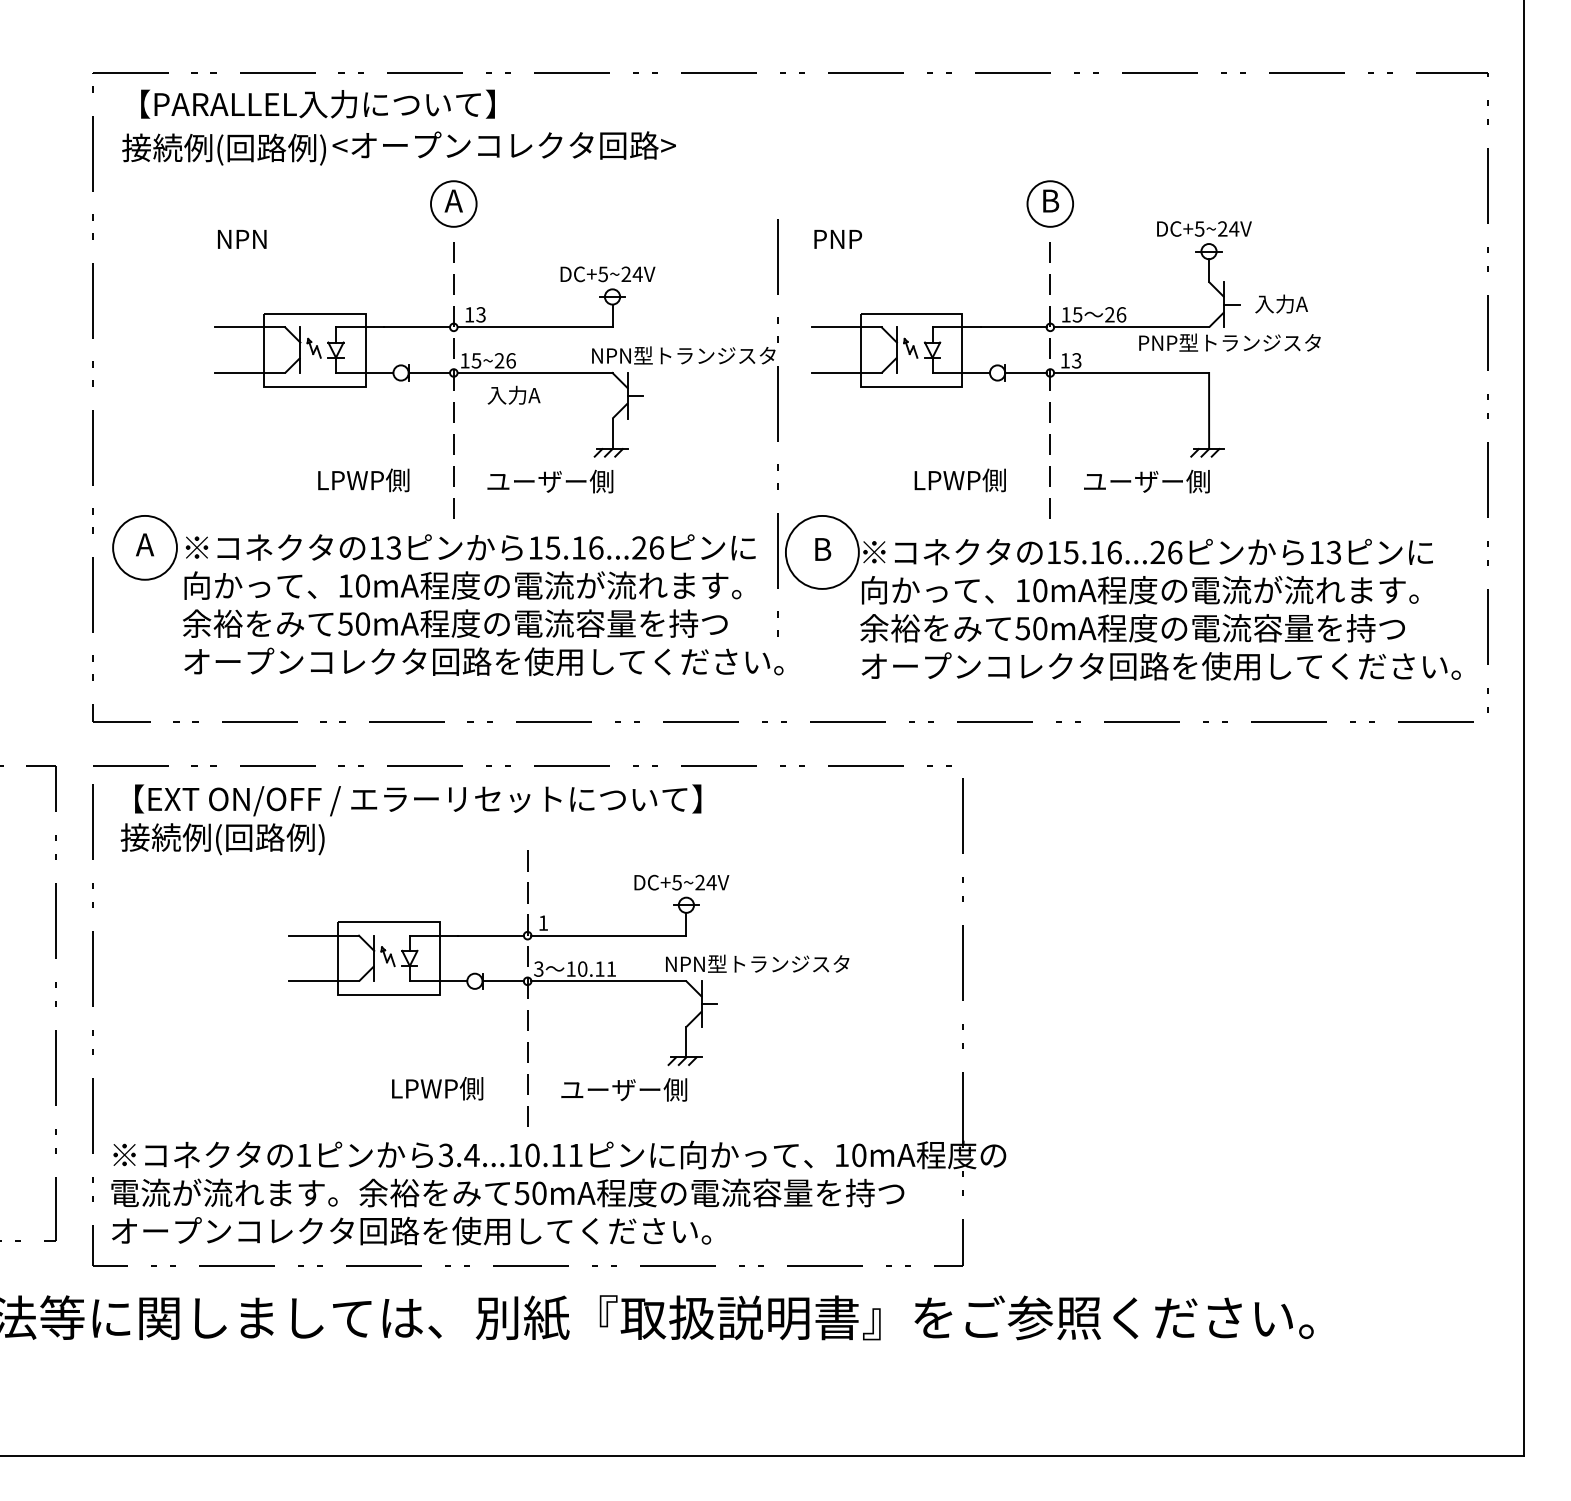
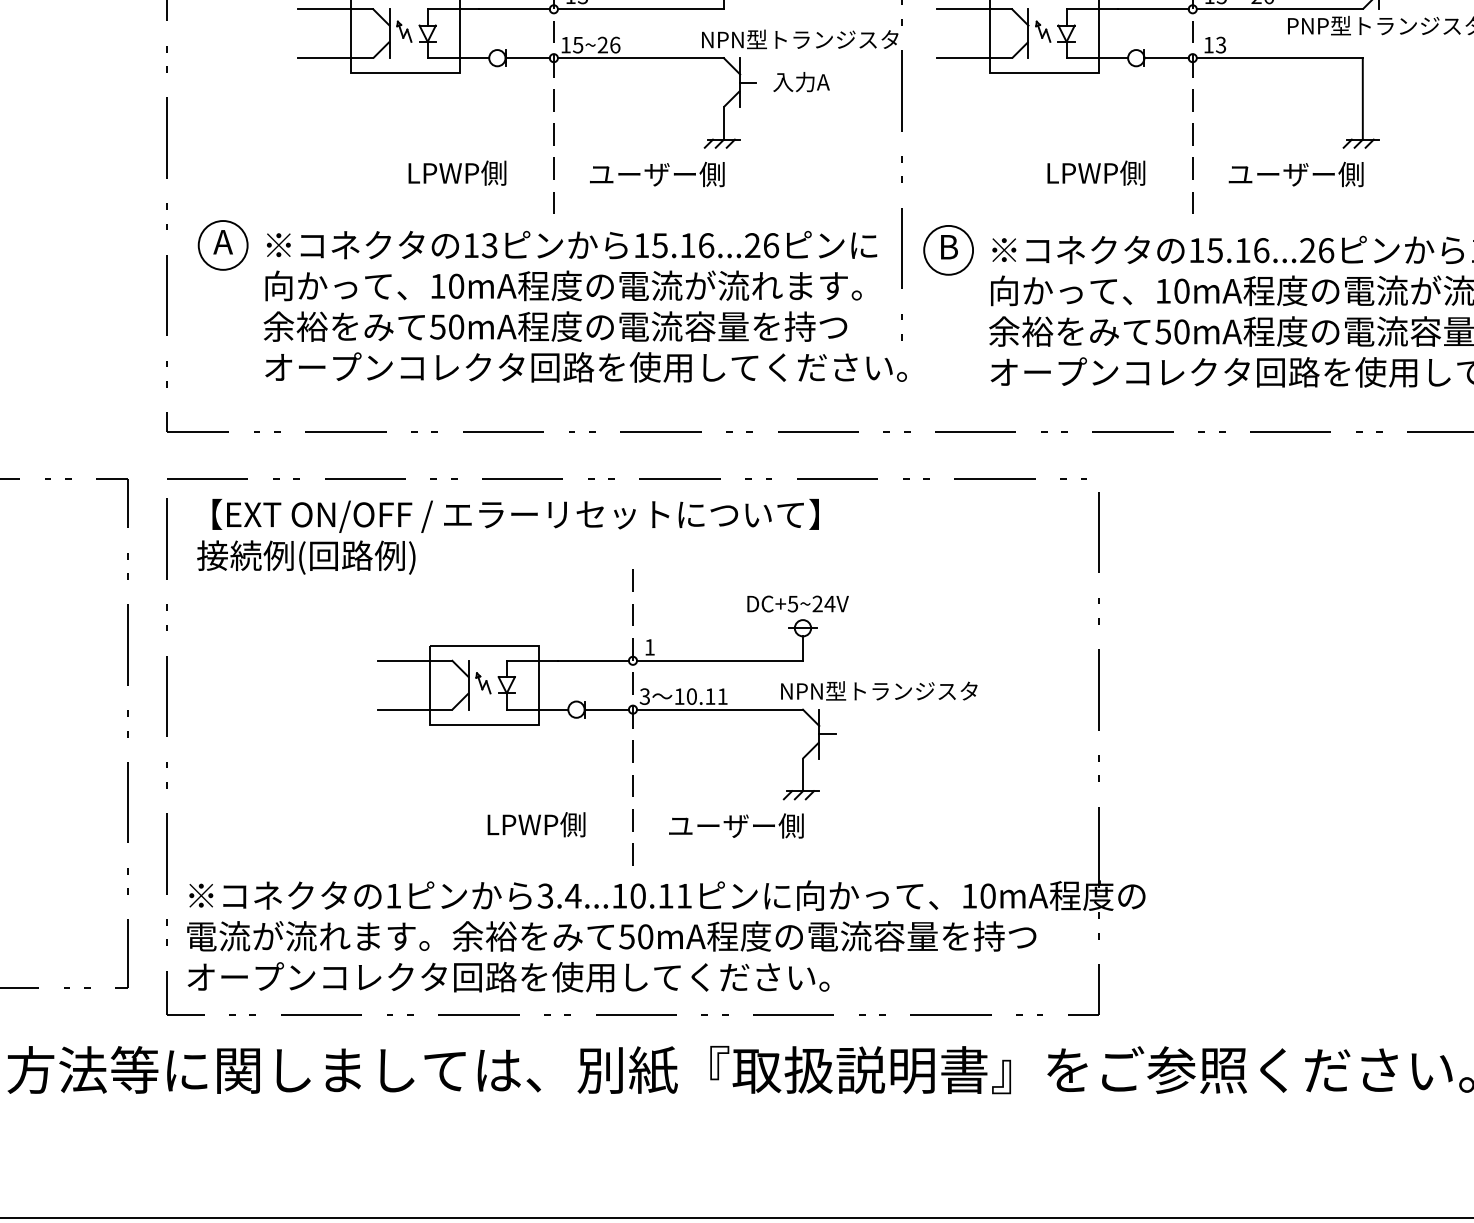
text: (513, 394) -> (800, 81), moved
circle: (144, 547) -> (222, 245), size x0.71
circle: (822, 552) -> (948, 250), size x0.62

